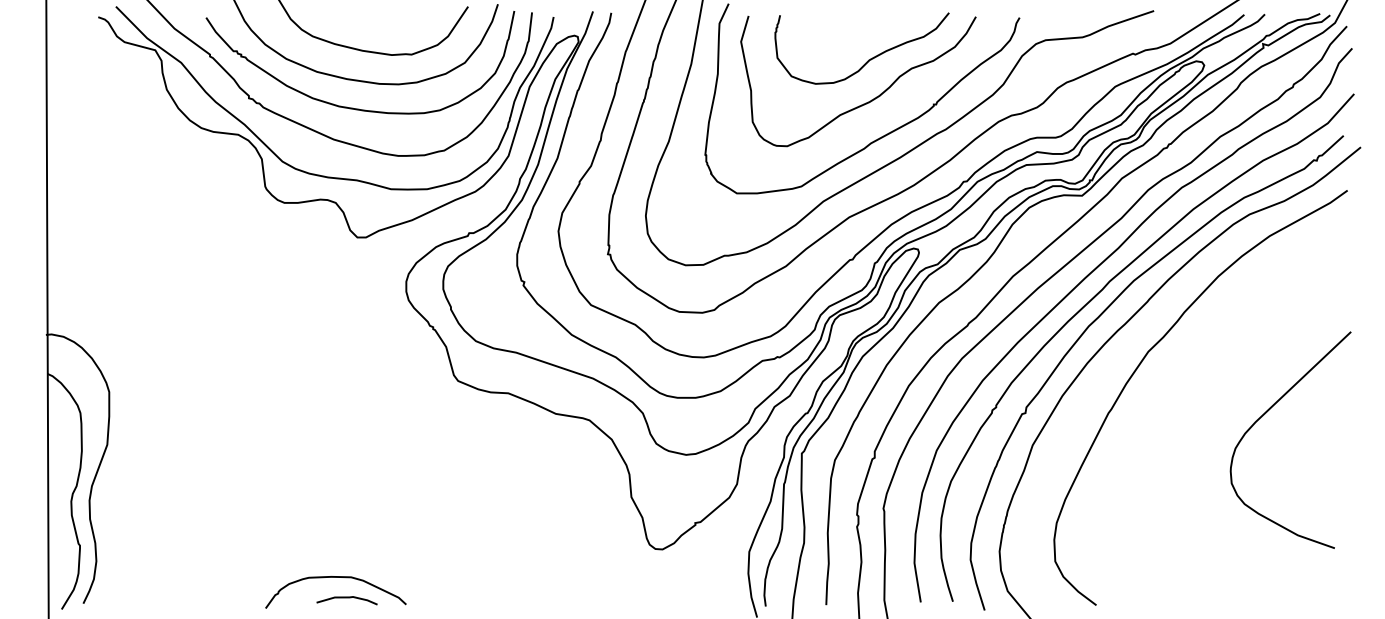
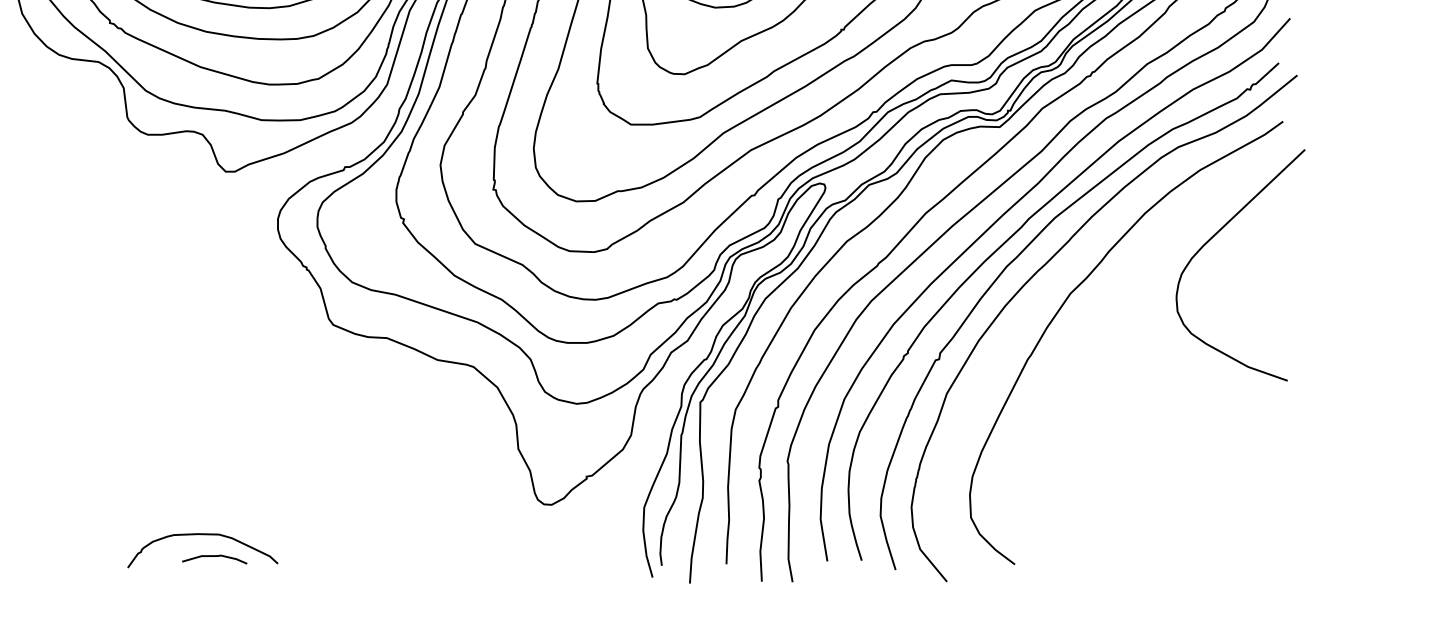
curve: (1265, 414) -> (1213, 237), moved

